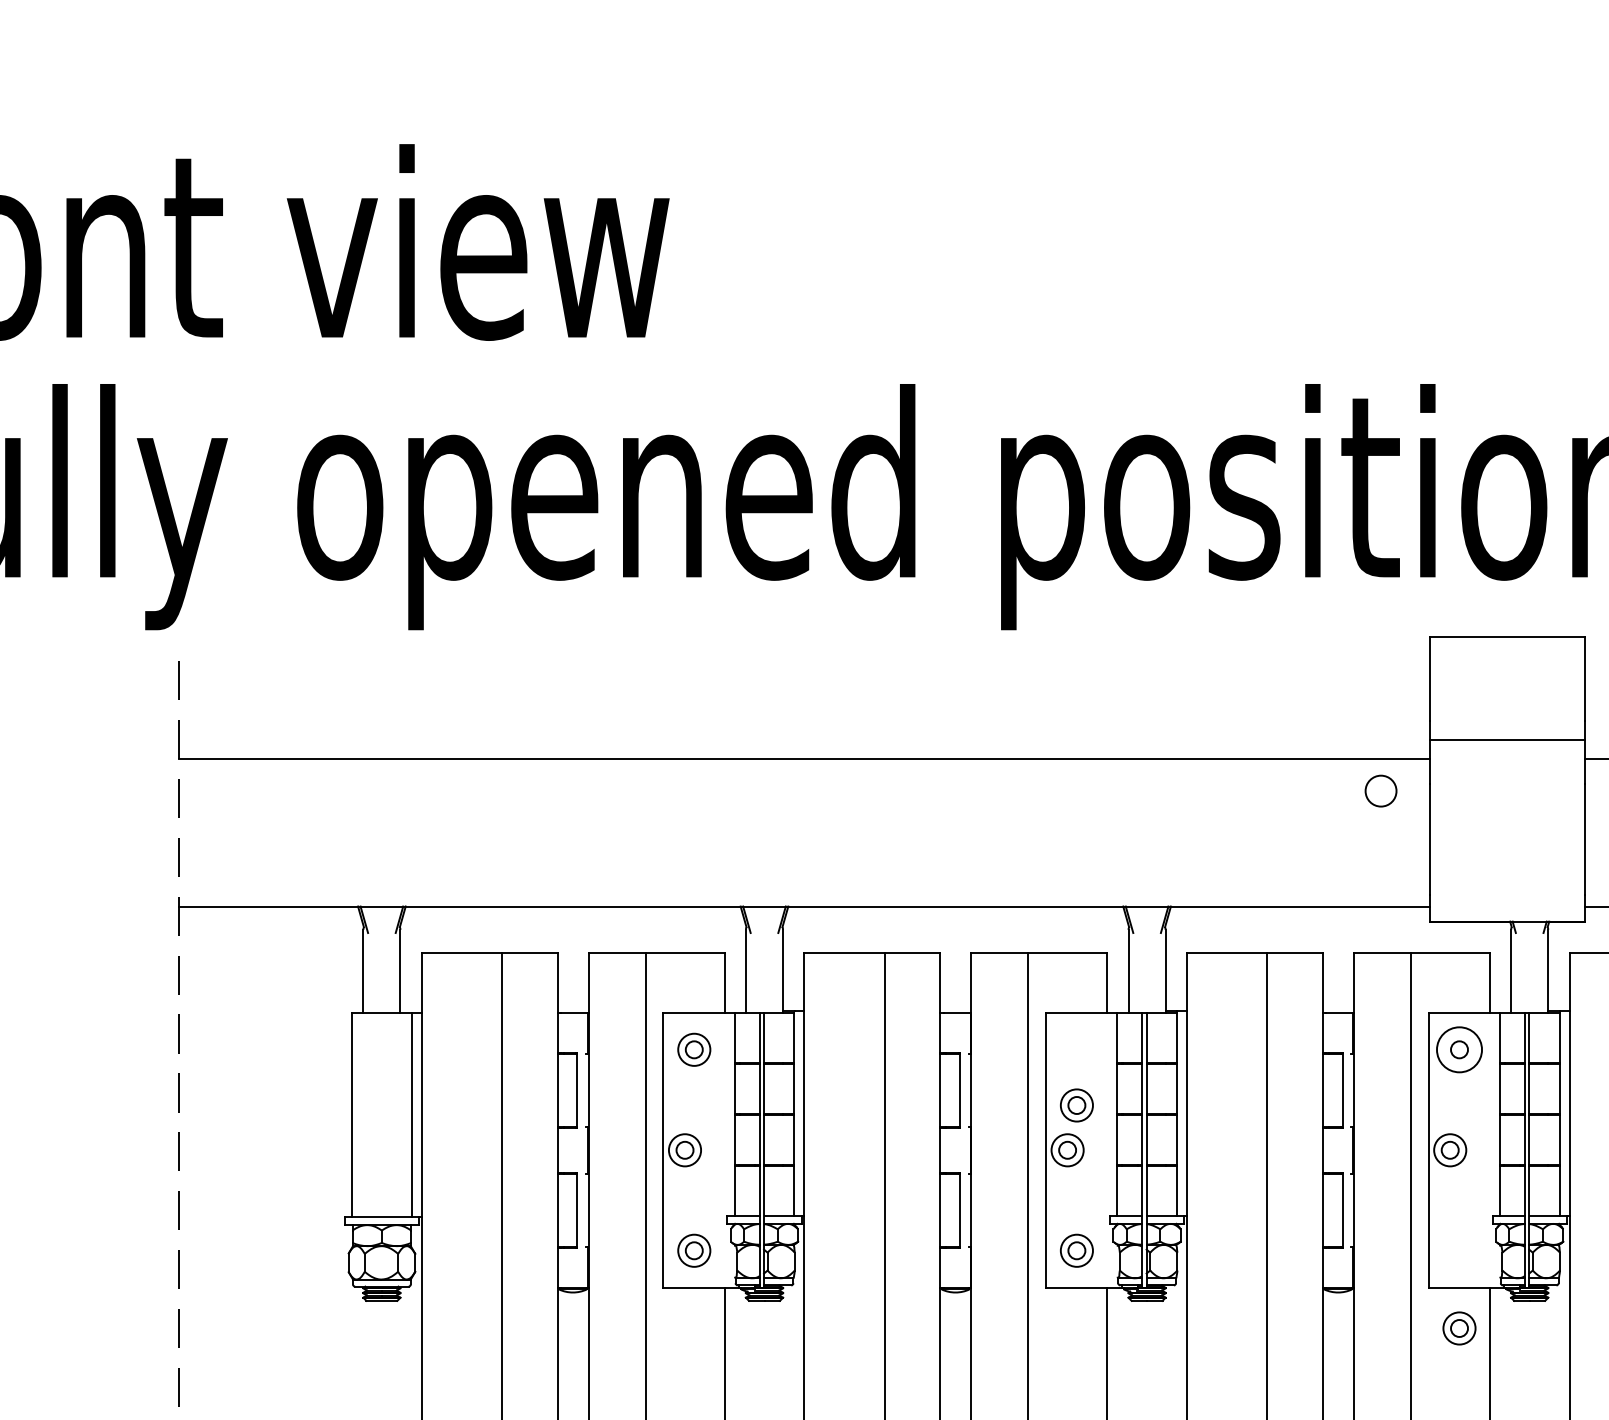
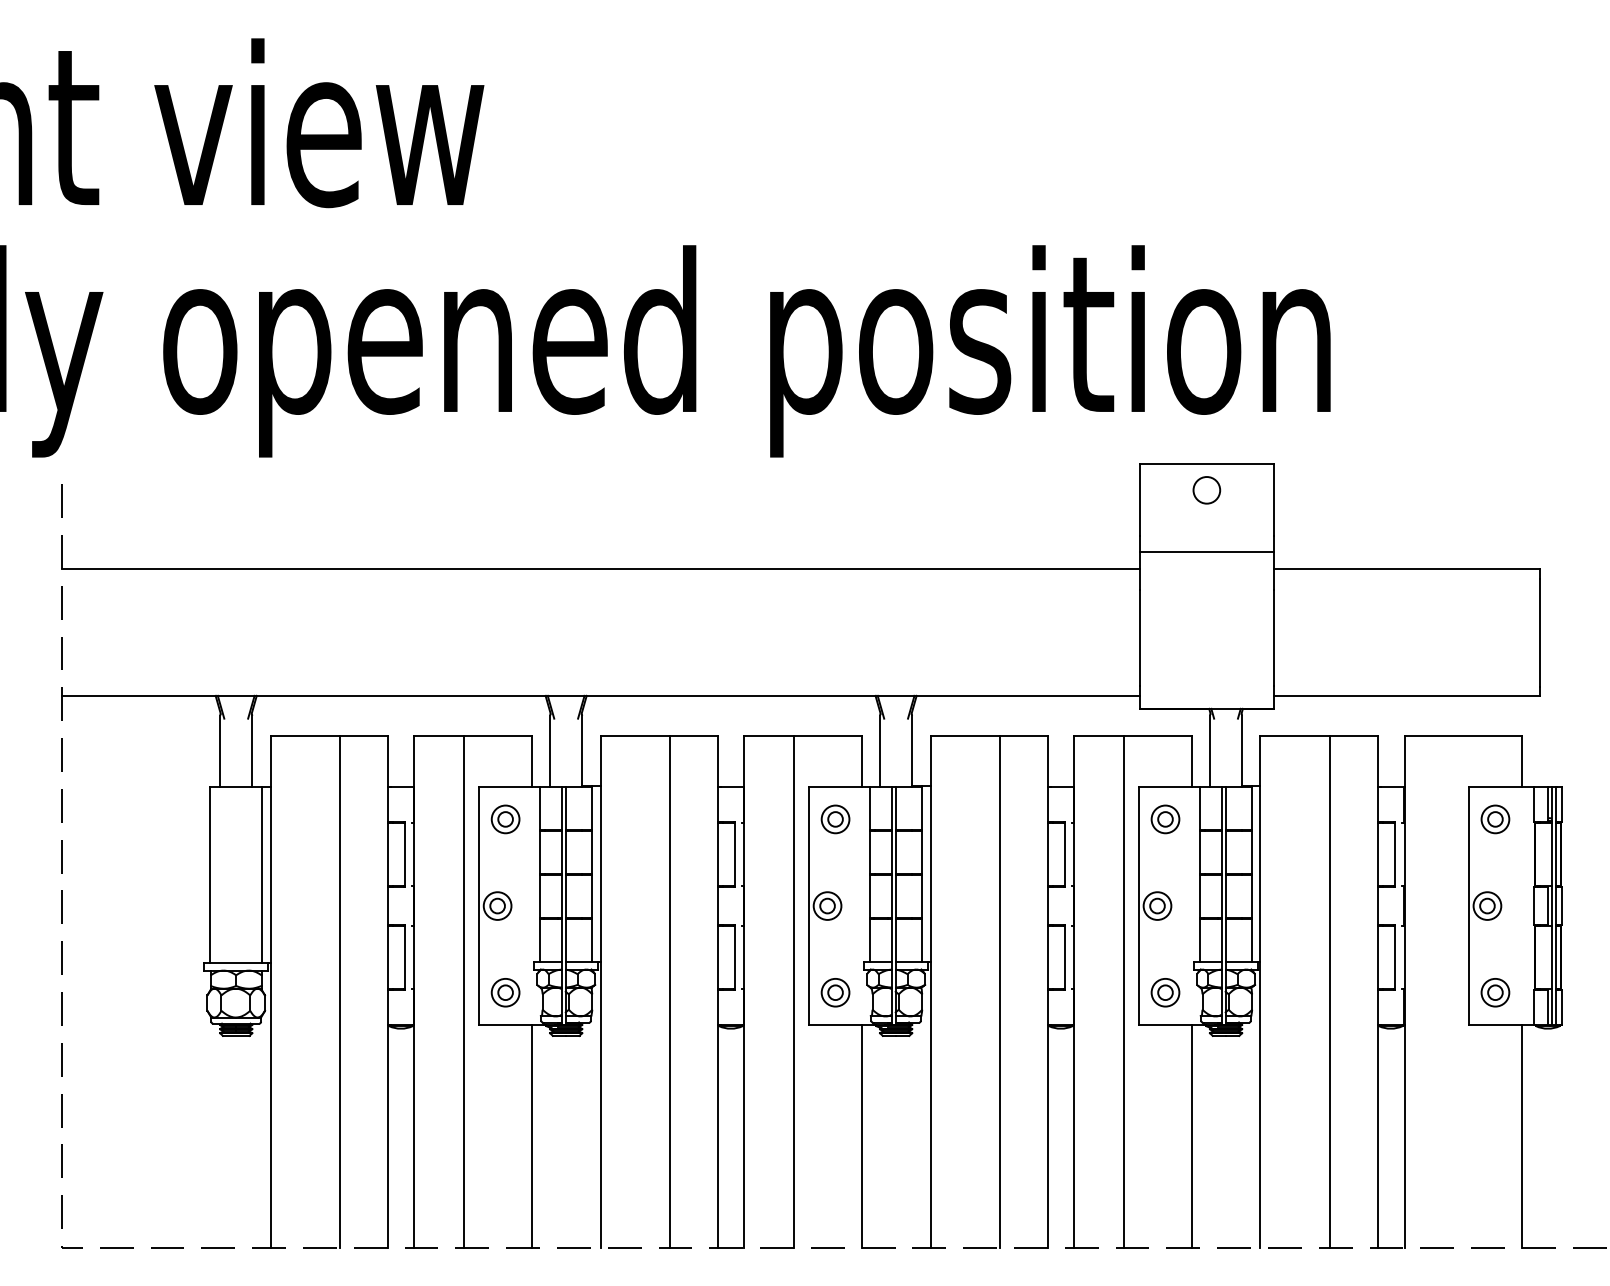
circle: (1380, 791) -> (1206, 490), moved
circle: (1459, 1049) -> (1165, 819), size x0.71
part: (1076, 1105) -> (835, 819), moved
part: (1459, 1328) -> (1165, 992), moved

